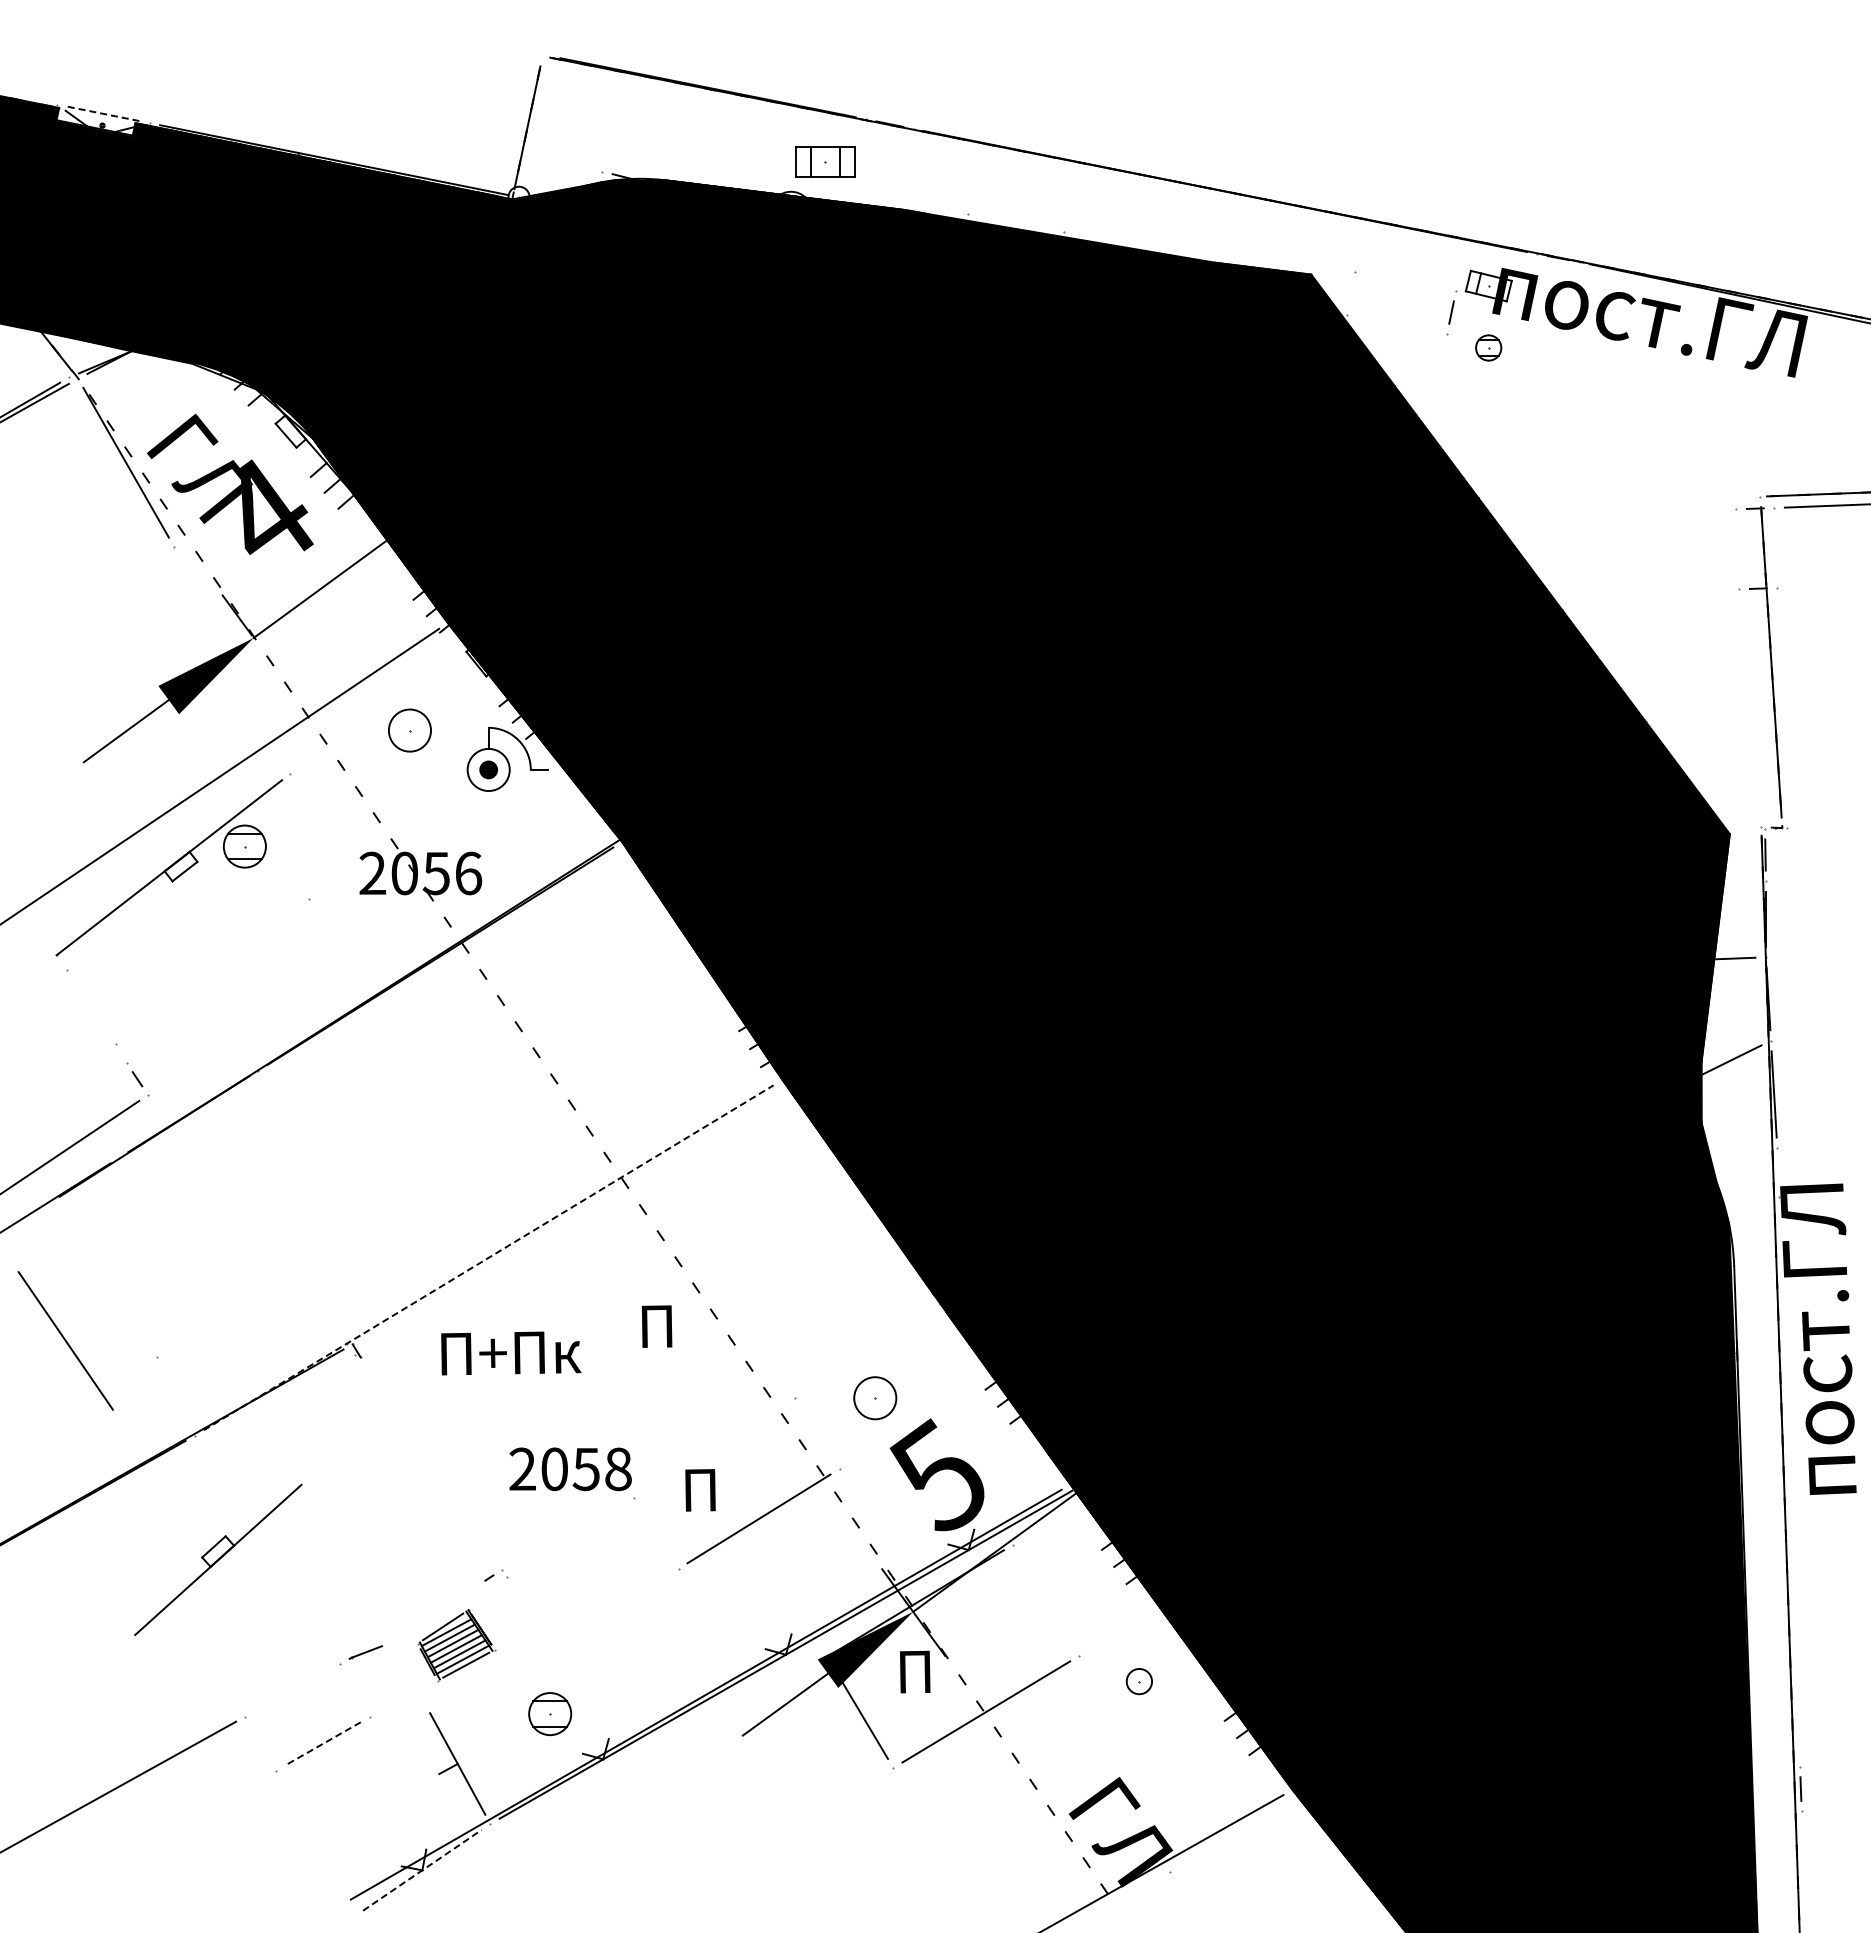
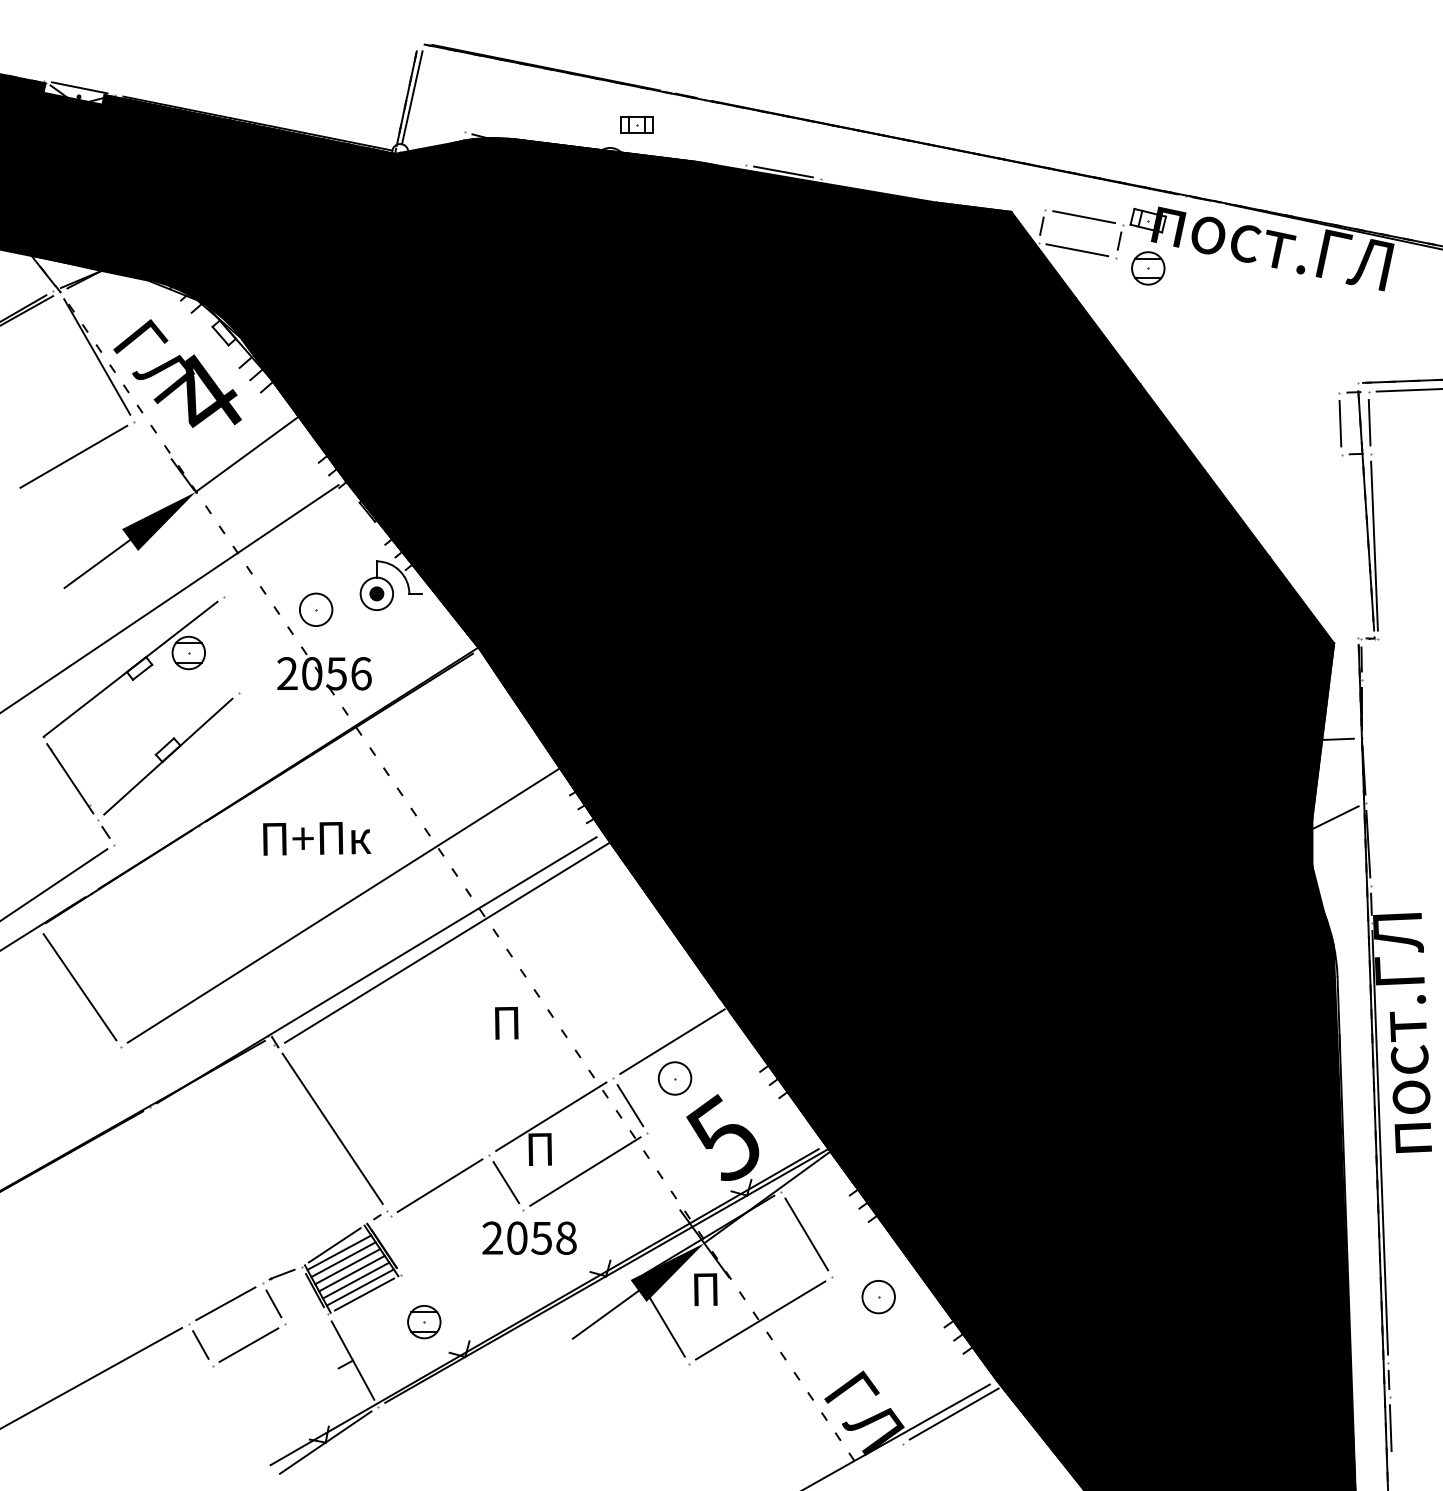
line: (103, 113) -> (79, 87), dashed -> solid
line: (534, 126) -> (412, 97), added
part: (825, 161) -> (636, 124), size x0.71
line: (1015, 222) -> (783, 171), added
line: (1405, 281) -> (1084, 217), added
line: (1350, 293) -> (1041, 226), added
line: (1396, 324) -> (1077, 250), added
part: (1488, 347) -> (1148, 268), size x1.67
line: (1775, 547) -> (1369, 422), added
line: (1737, 548) -> (1340, 423), added
line: (95, 592) -> (73, 457), added
line: (1781, 707) -> (1374, 545), added
part: (409, 730) -> (315, 609), moved
line: (91, 1009) -> (70, 778), added
line: (447, 1172) -> (345, 904), added
line: (1777, 1172) -> (1370, 904), added
line: (579, 1222) -> (446, 942), added
line: (489, 1257) -> (377, 969), dashed -> solid
line: (65, 1340) -> (79, 986), moved
line: (871, 1350) -> (672, 1041), added
text: (511, 1353) -> (317, 838), moved
line: (816, 1433) -> (629, 1105), added
line: (714, 1447) -> (551, 1116), added
line: (431, 1463) -> (332, 1128), added
text: (570, 1469) -> (529, 1238), moved
line: (1789, 1481) -> (1380, 1142), added
line: (656, 1532) -> (506, 1182), added
line: (570, 1537) -> (439, 1185), added
part: (218, 1559) -> (168, 756), moved
line: (1045, 1599) -> (806, 1233), added
part: (456, 1645) -> (352, 1269), size x1.67
part: (1139, 1681) -> (878, 1296), size x1.67
line: (292, 1690) -> (225, 1303), added
line: (354, 1690) -> (273, 1303), added
line: (260, 1743) -> (200, 1344), added
line: (322, 1743) -> (248, 1344), dashed -> solid
line: (1236, 1833) -> (953, 1414), added
line: (1803, 1851) -> (1390, 1428), added
line: (422, 1870) -> (325, 1442), dashed -> solid

